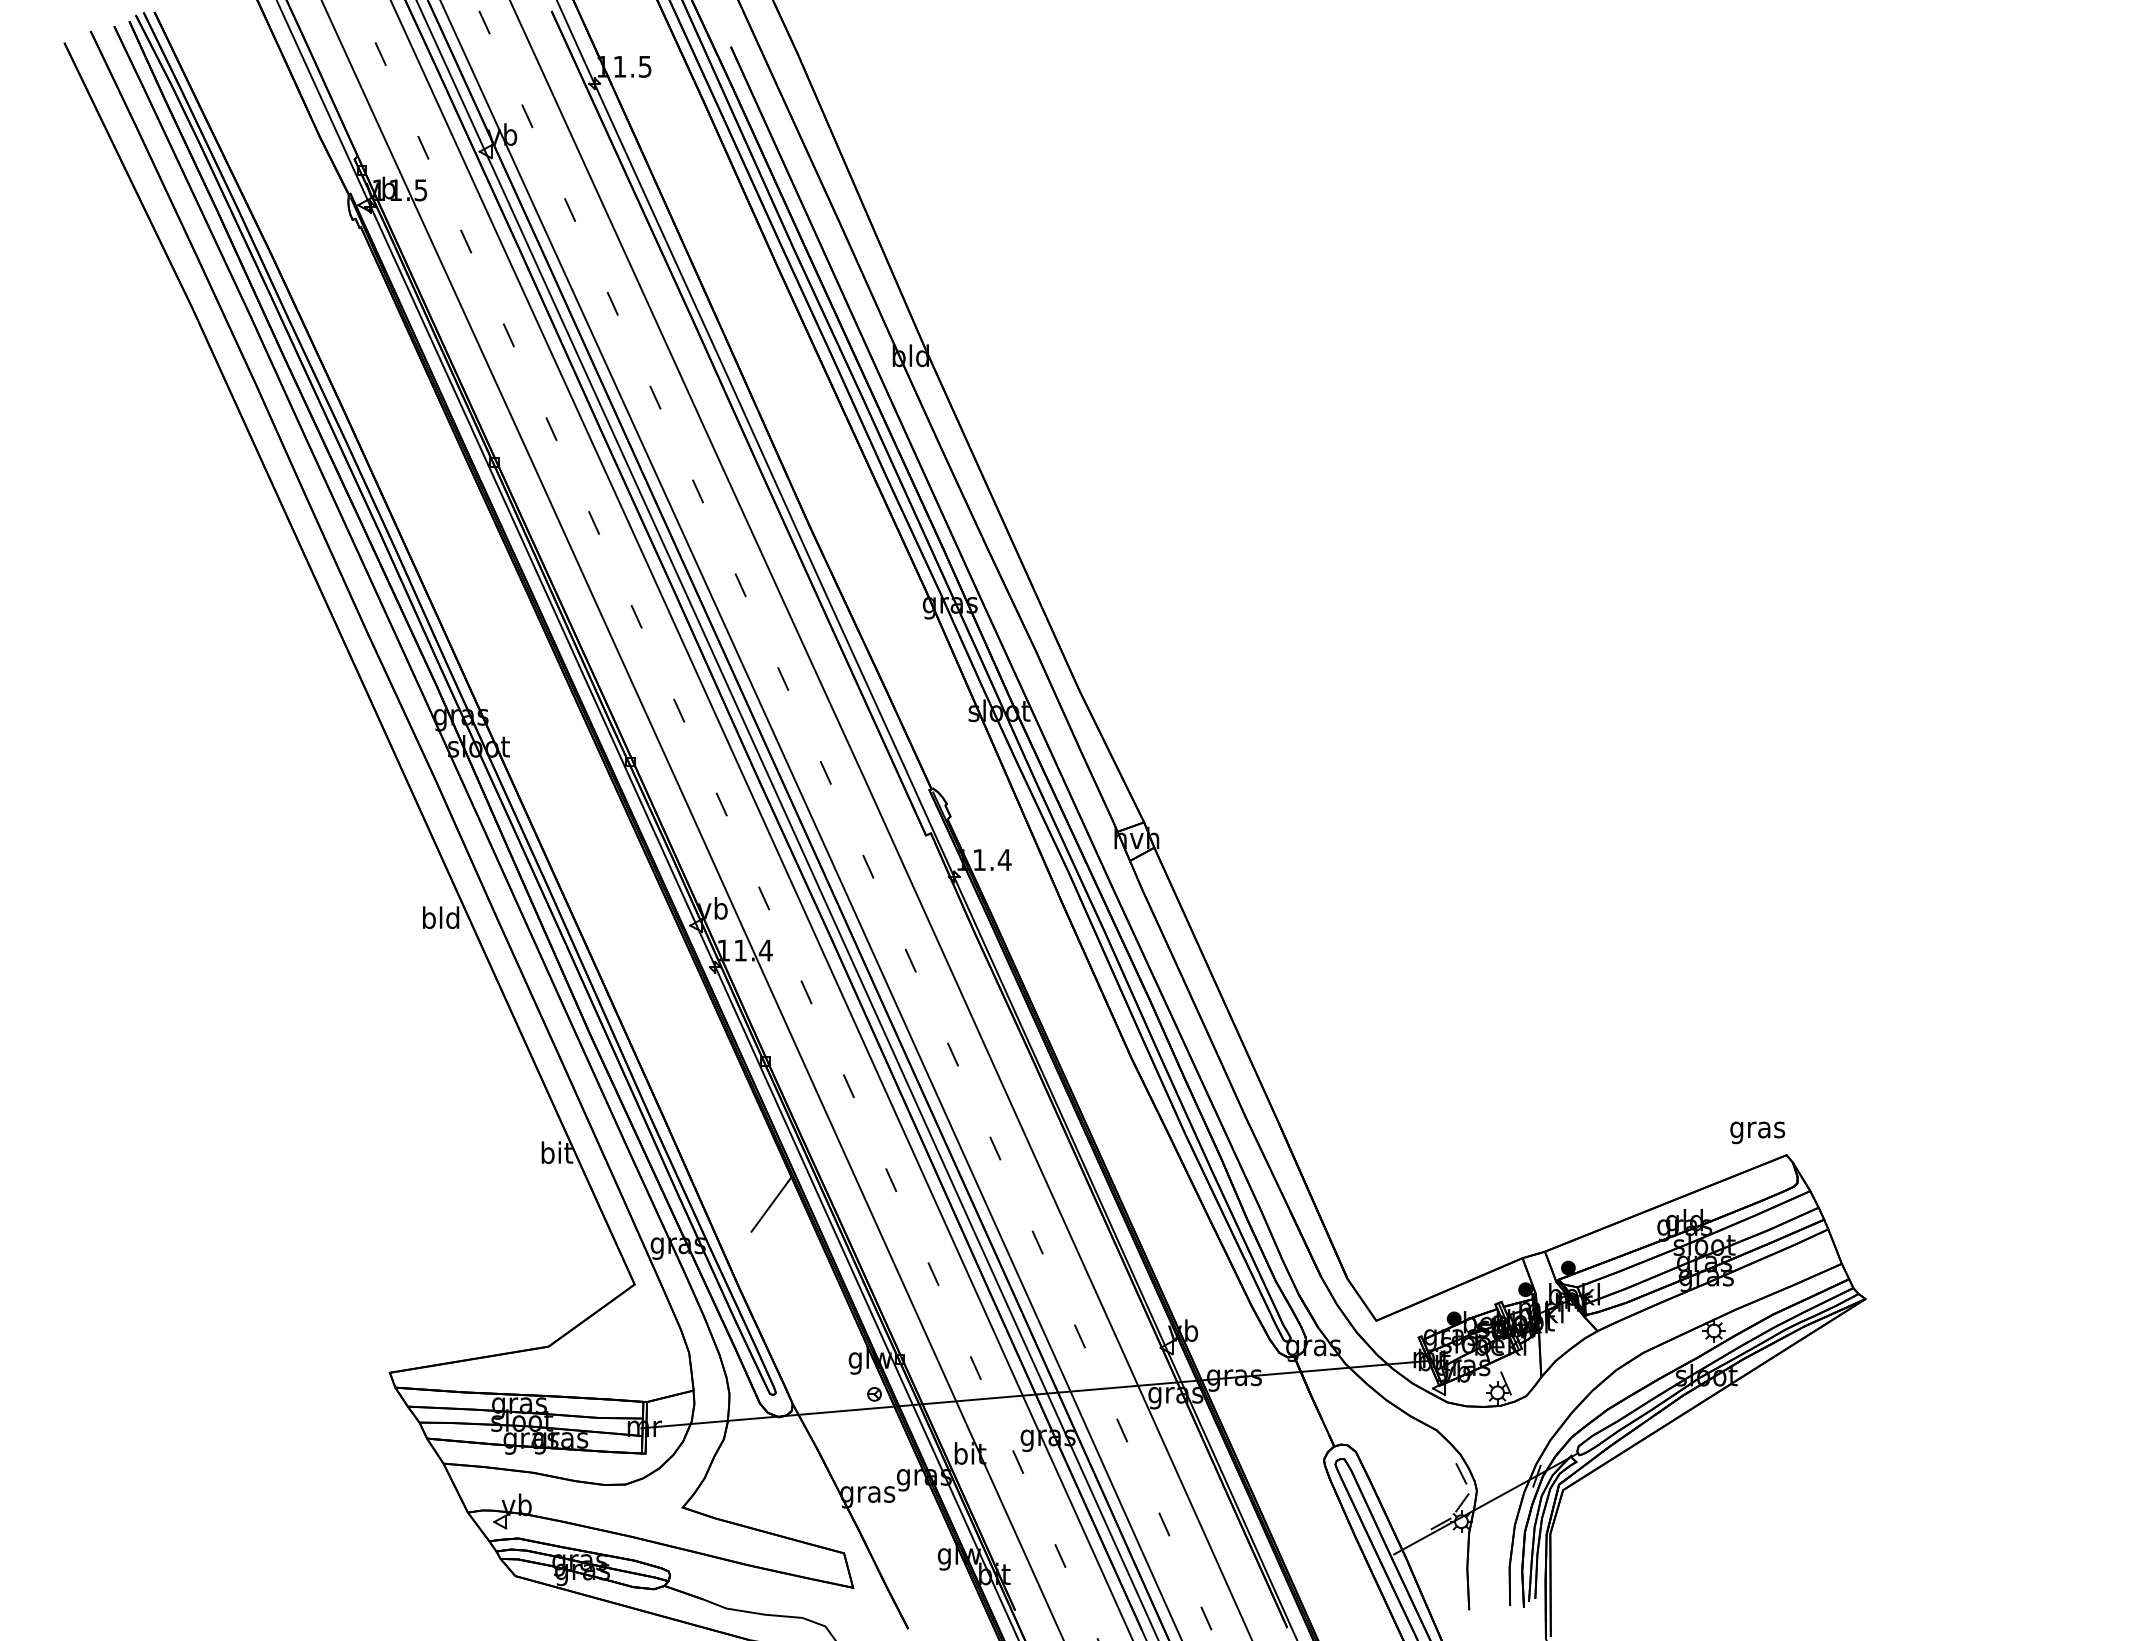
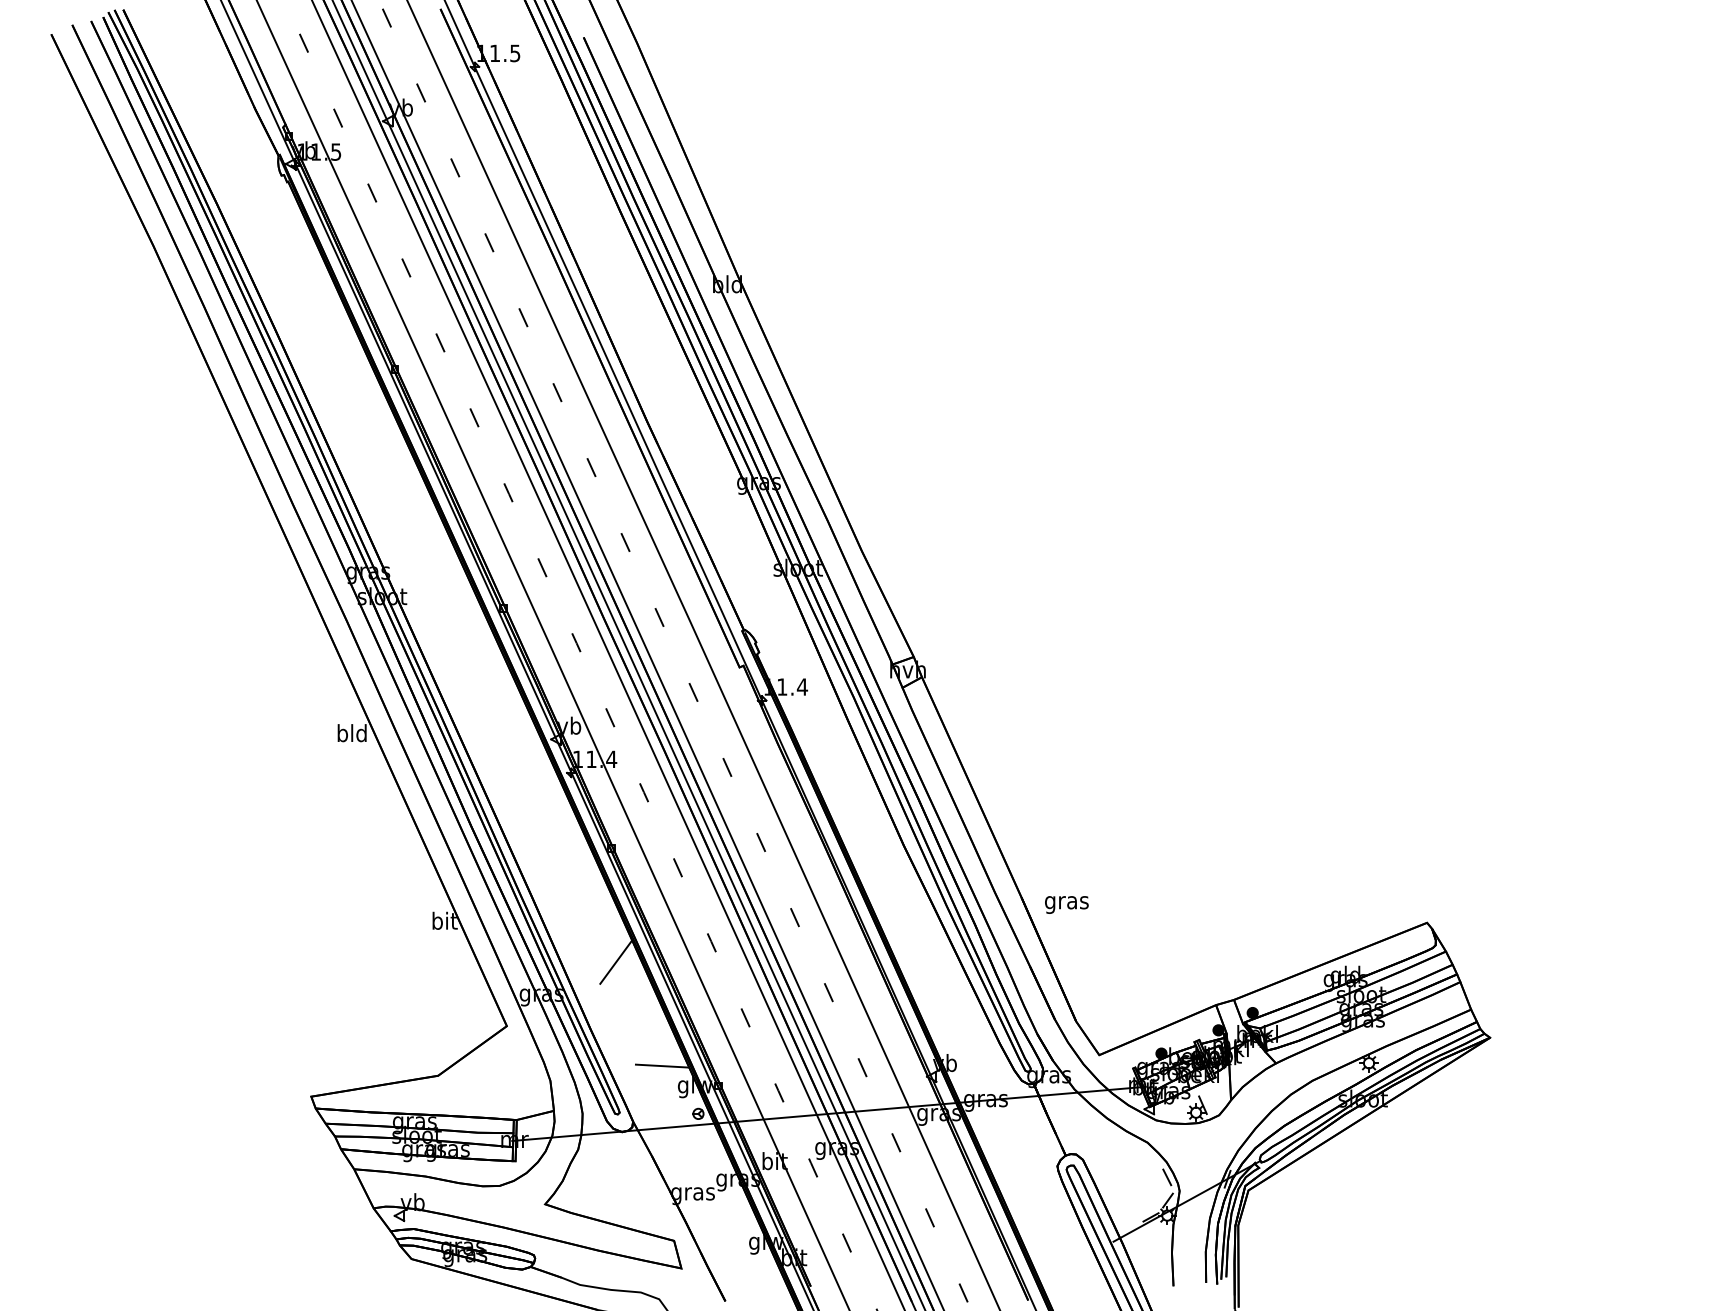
text: (1757, 1132) -> (1066, 904), moved
line: (829, 1334) -> (662, 1066), added

